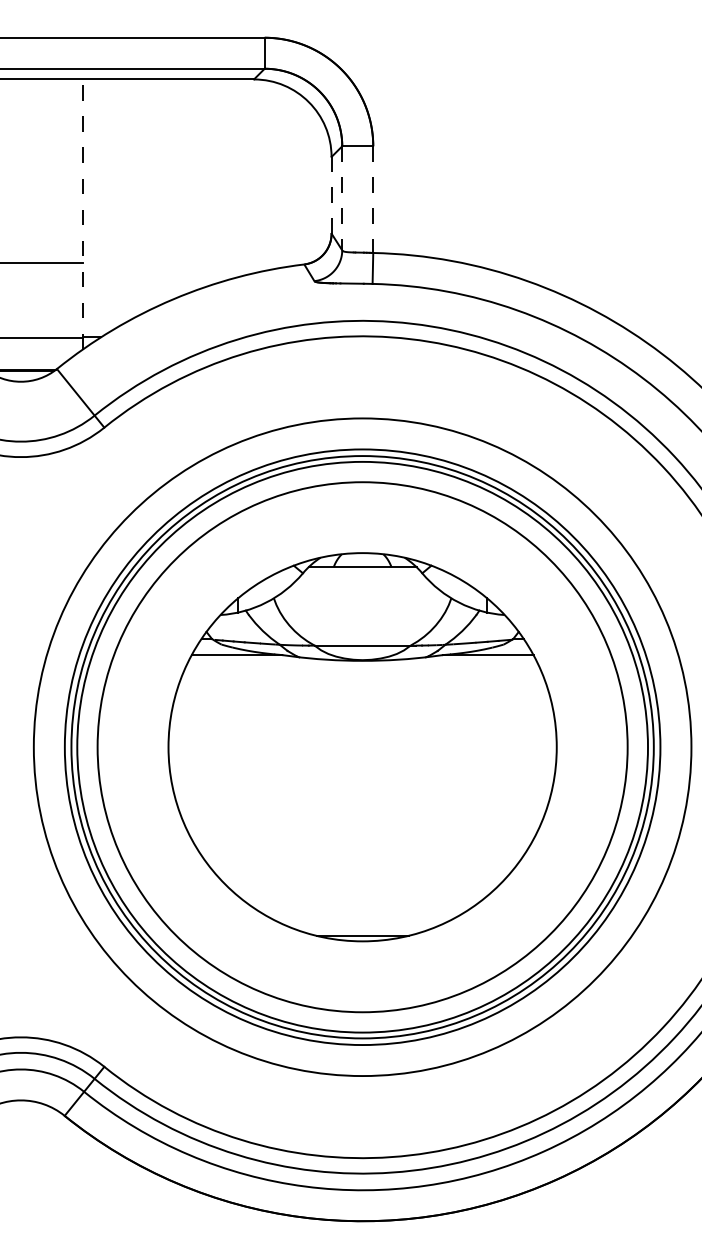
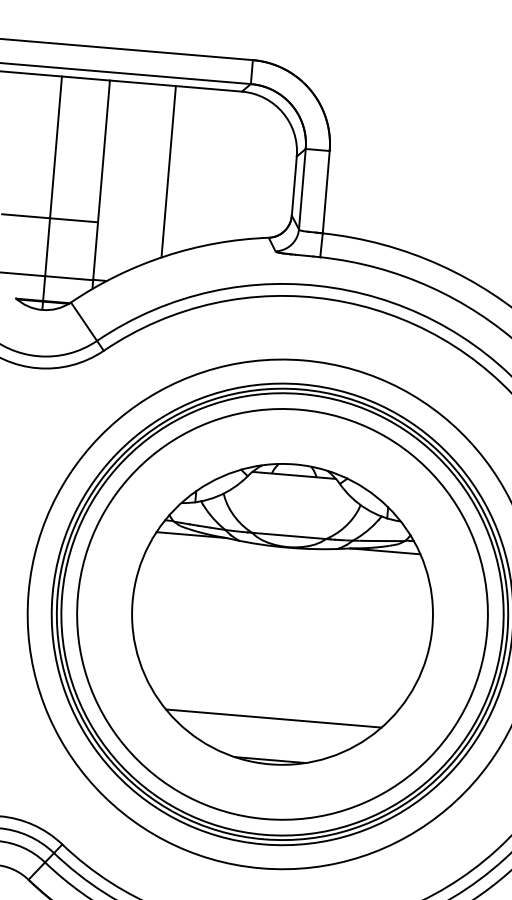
line: (168, 190) -> (168, 171), added
line: (331, 194) -> (294, 185), dashed -> solid
line: (342, 198) -> (302, 189), dashed -> solid
line: (373, 200) -> (326, 192), dashed -> solid
line: (83, 214) -> (101, 184), dashed -> solid
line: (20, 230) -> (51, 193), added
line: (362, 882) -> (273, 718), added

